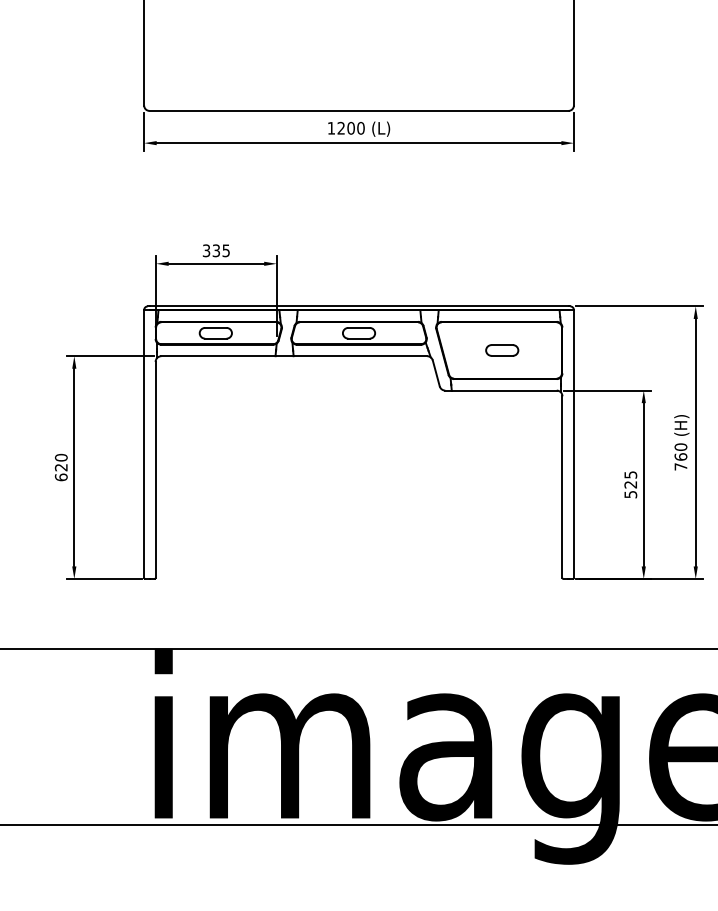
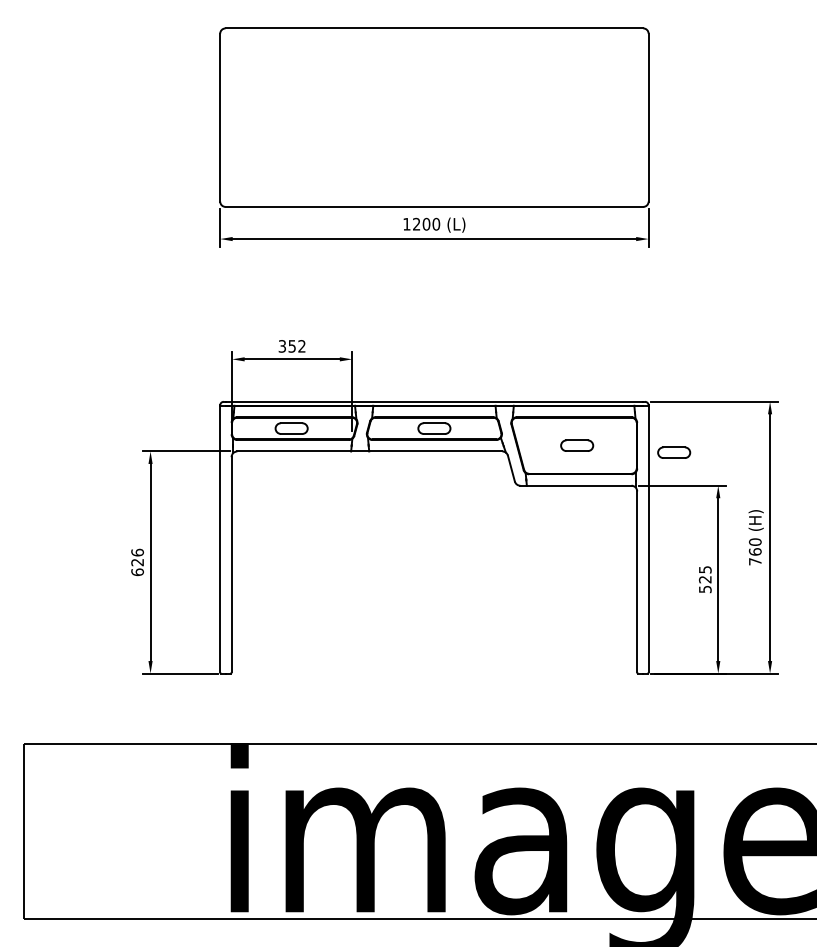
text: (220, 250) -> (296, 346), 335 -> 352
part: (599, 357) -> (674, 452), added
text: (61, 457) -> (137, 552), 620 -> 626

